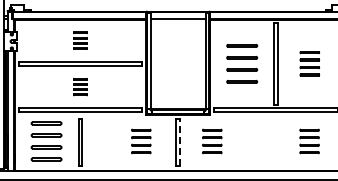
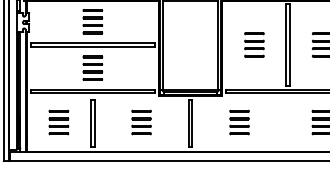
part: (80, 40) -> (92, 21), size x1.43
part: (241, 63) -> (253, 44), size x0.62
part: (80, 86) -> (92, 67), size x1.43
part: (46, 141) -> (58, 122), size x0.62
part: (141, 141) -> (141, 122), moved
line: (180, 141) -> (192, 122), dashed -> solid
part: (212, 141) -> (239, 122), moved

